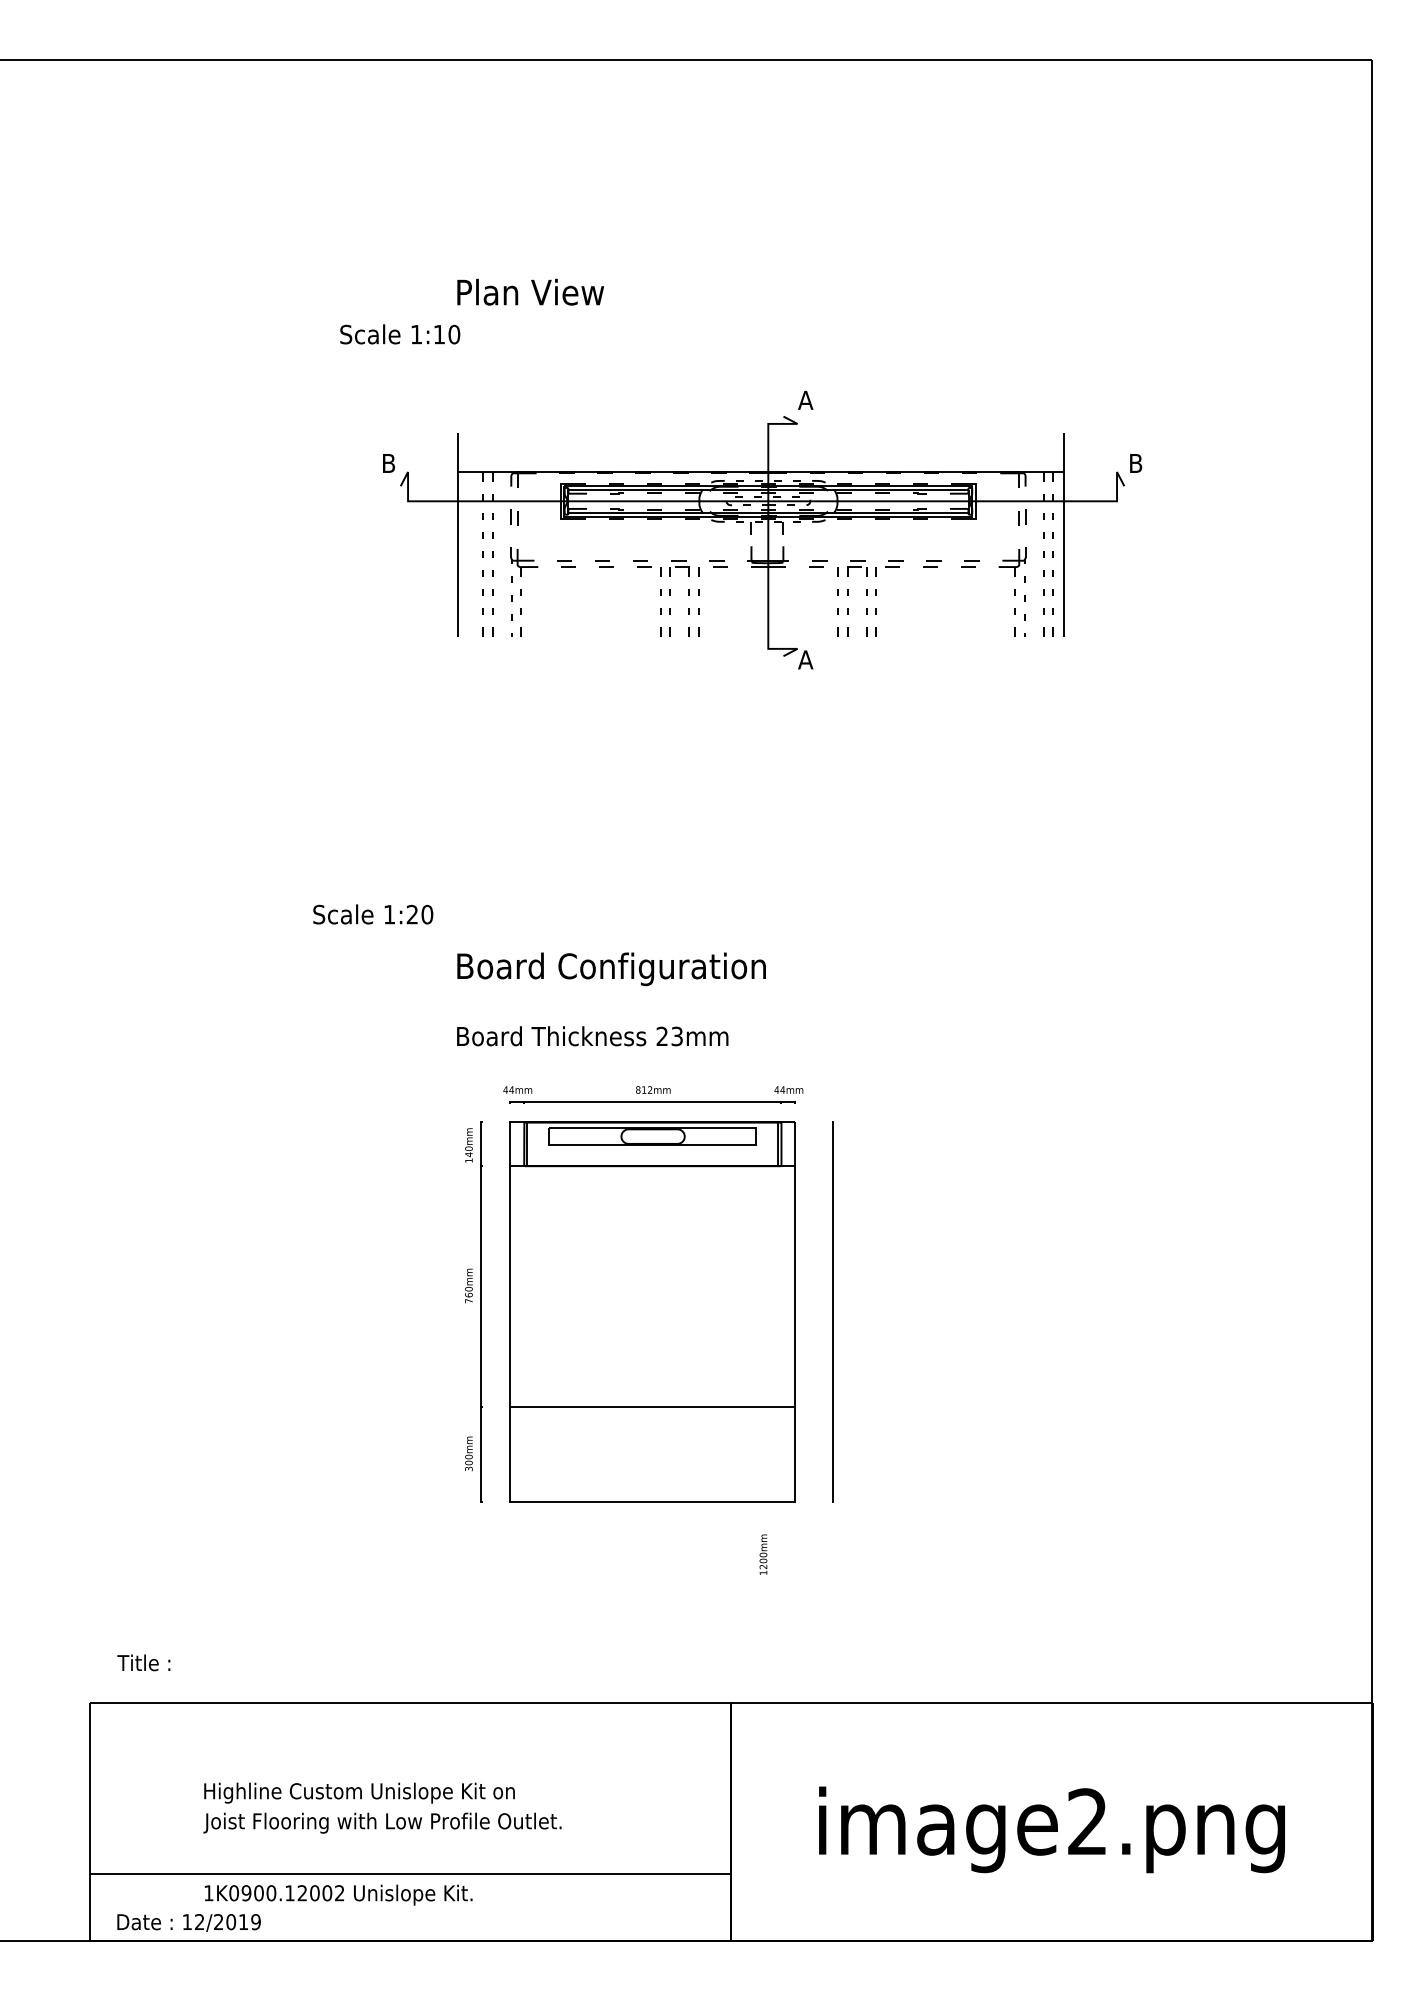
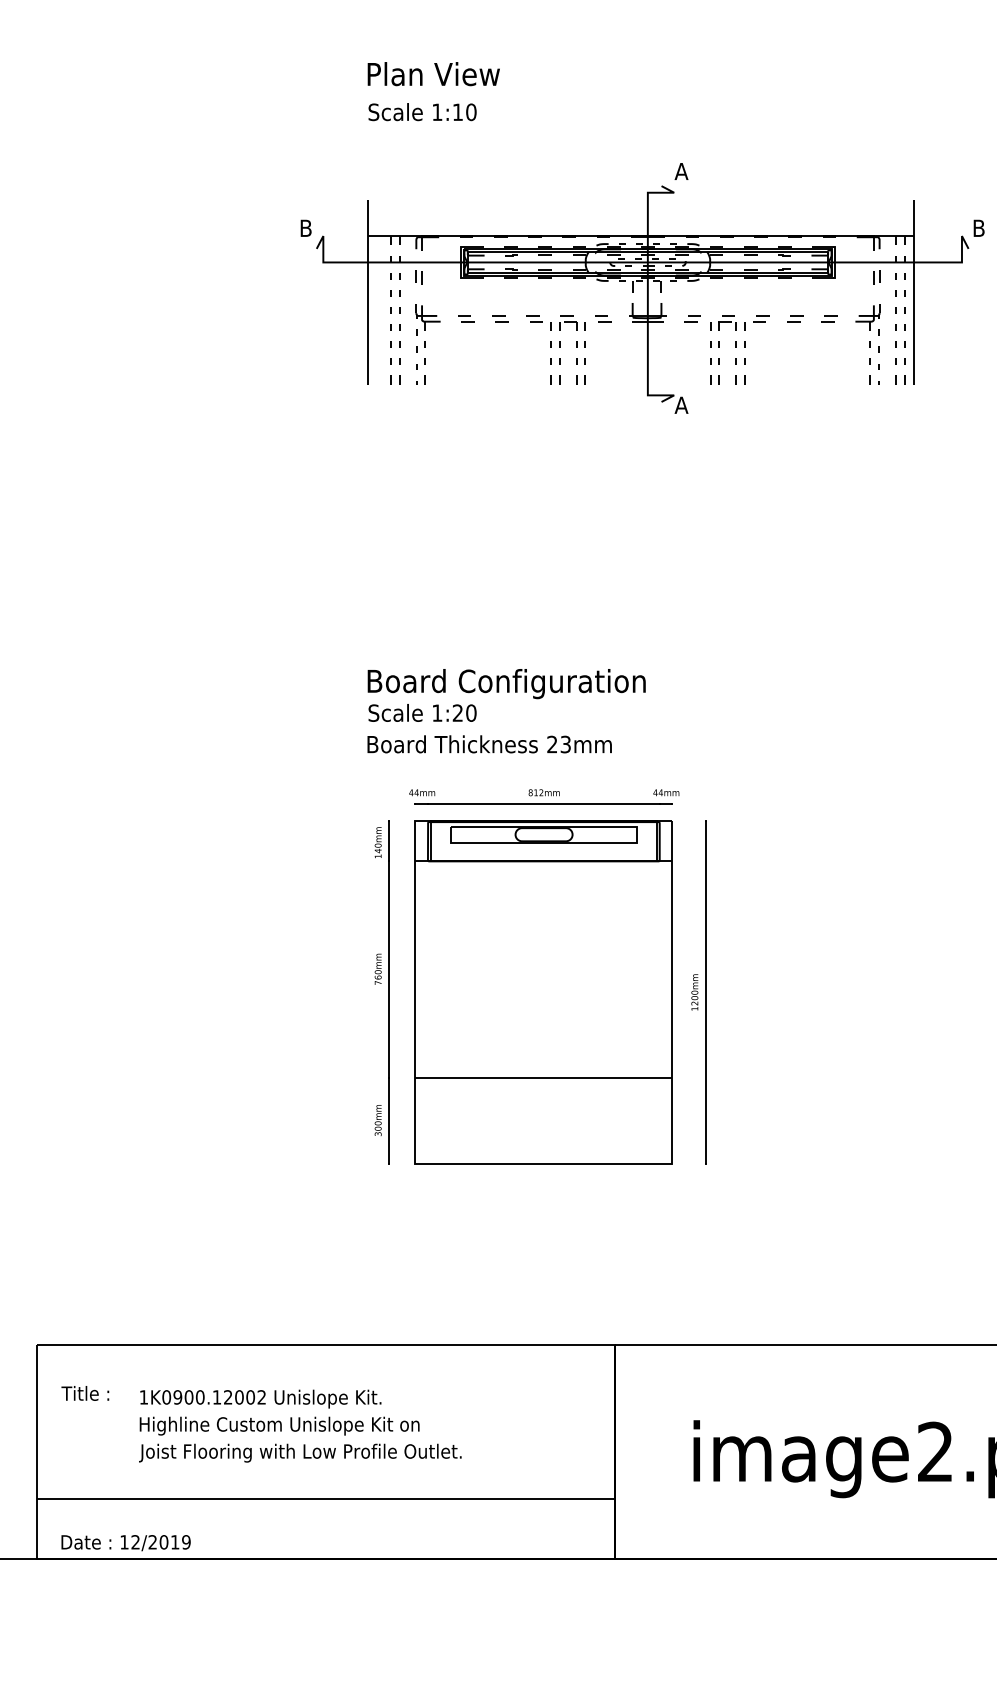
text: (400, 334) -> (422, 112), moved
text: (373, 914) -> (422, 713), moved
text: (763, 1554) -> (694, 992), moved
text: (143, 1662) -> (85, 1393), moved
text: (338, 1894) -> (260, 1398), moved

